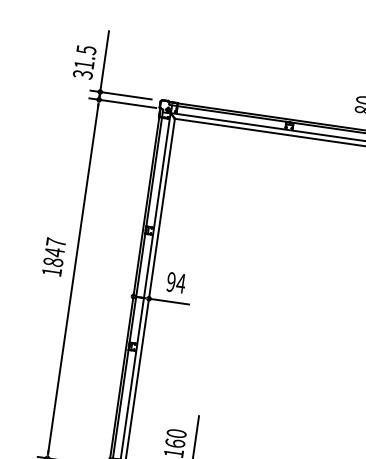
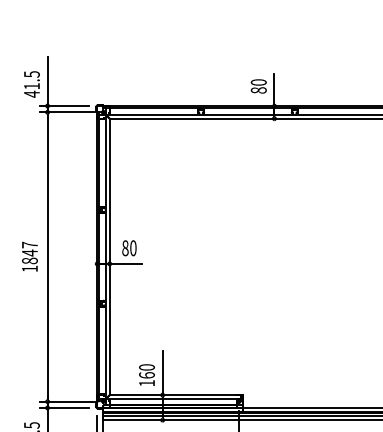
text: (82, 73) -> (31, 93), 31.5 -> 41.5
text: (53, 256) -> (29, 256), moved
text: (176, 283) -> (129, 248), 94 -> 80

